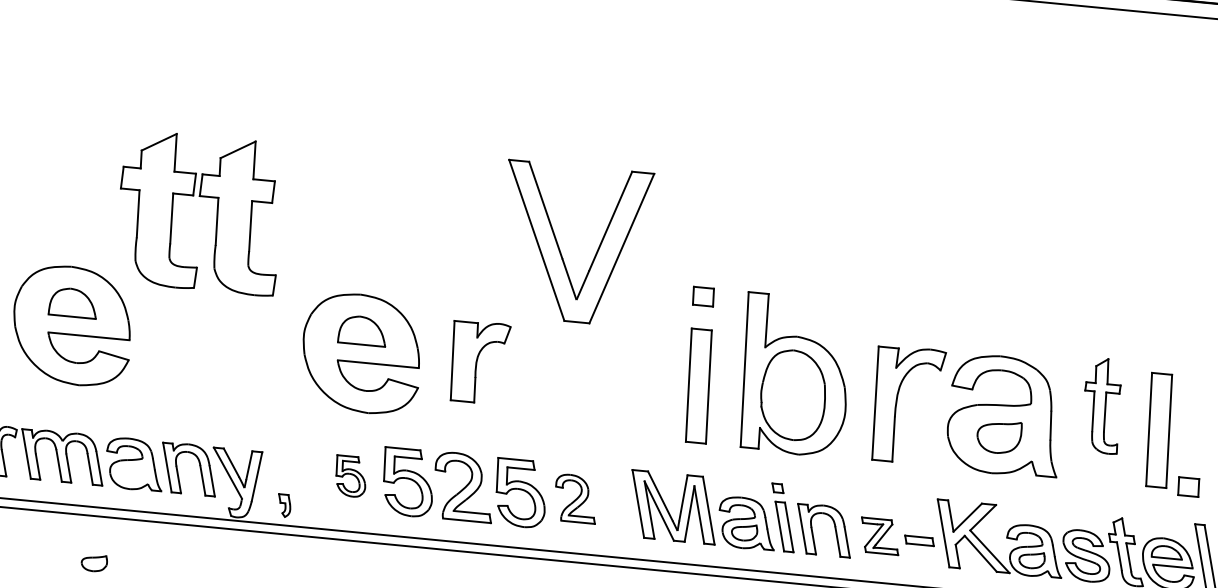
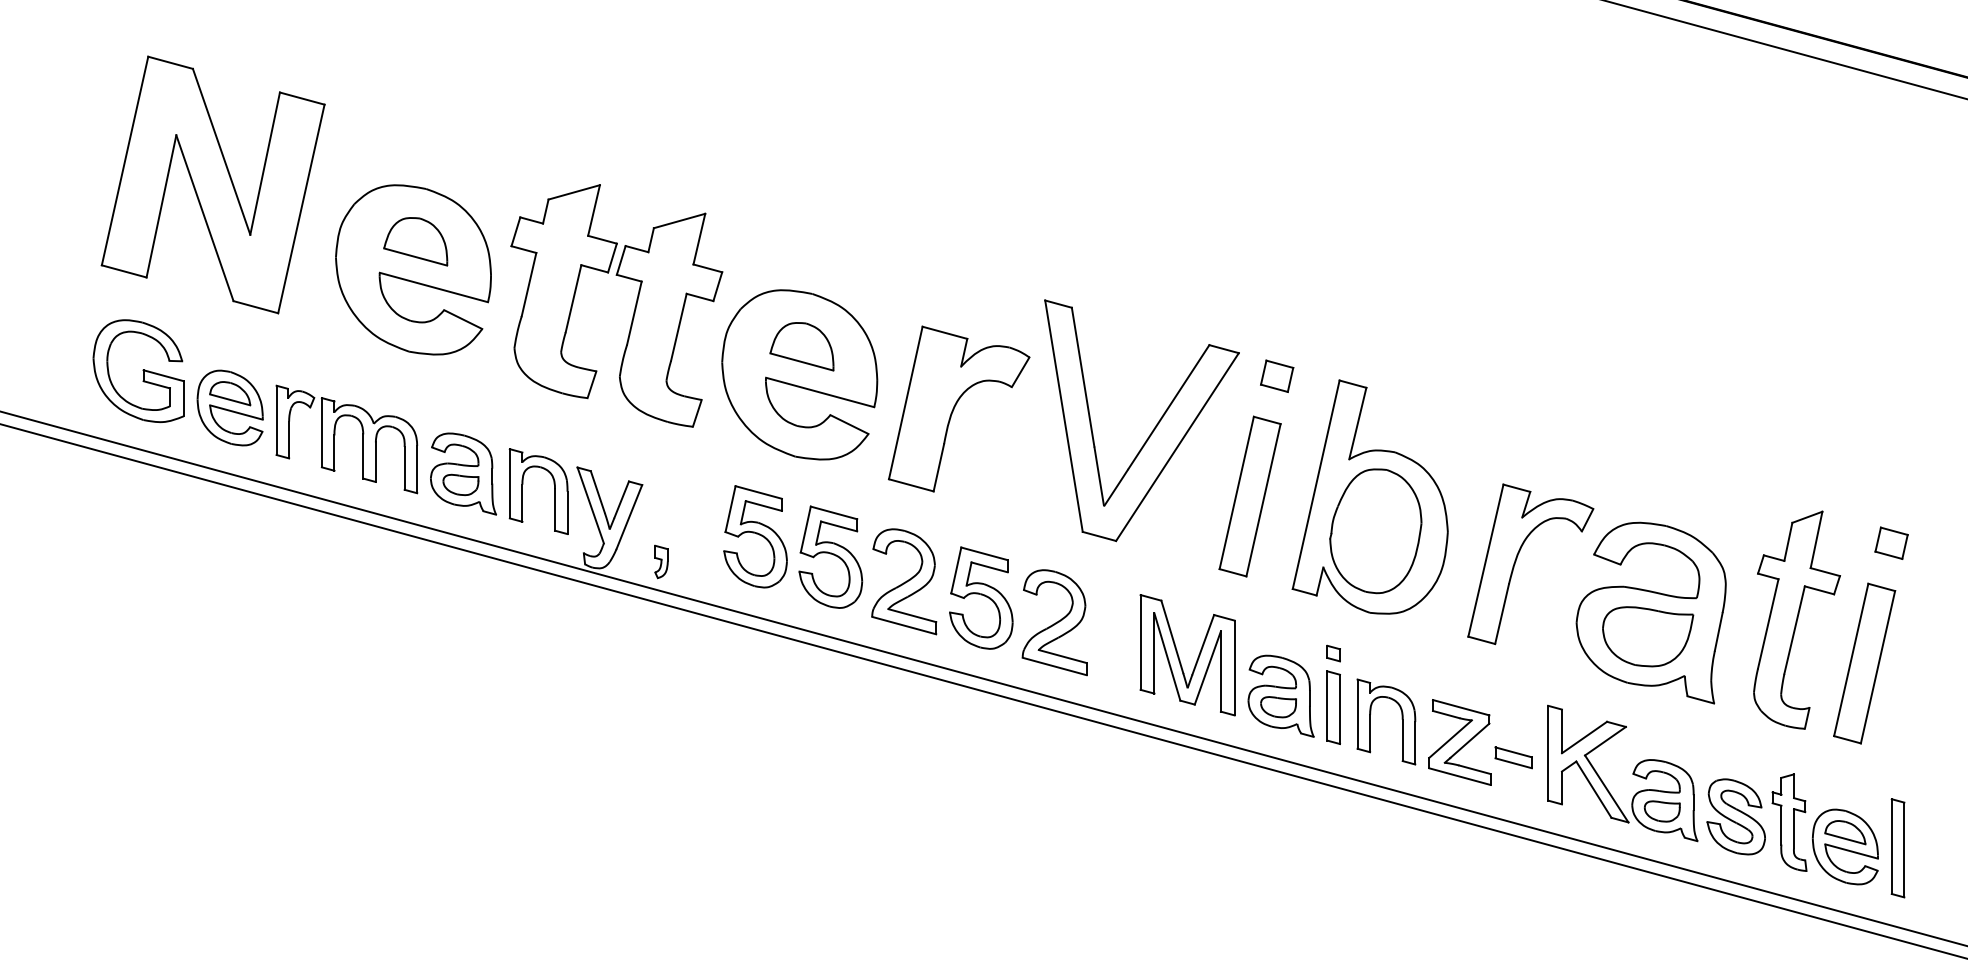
part: (216, 220) -> (633, 311), moved
part: (602, 238) -> (1153, 428), moved
part: (480, 358) -> (959, 408), size x1.43
part: (1105, 407) -> (1796, 619), size x1.67
part: (1001, 437) -> (1648, 636), size x1.43
part: (349, 475) -> (755, 536), size x1.67
part: (1188, 486) -> (1891, 542), moved
part: (574, 500) -> (1054, 622), size x1.43
part: (878, 536) -> (1459, 742), size x1.43
part: (94, 563) -> (460, 484), moved

